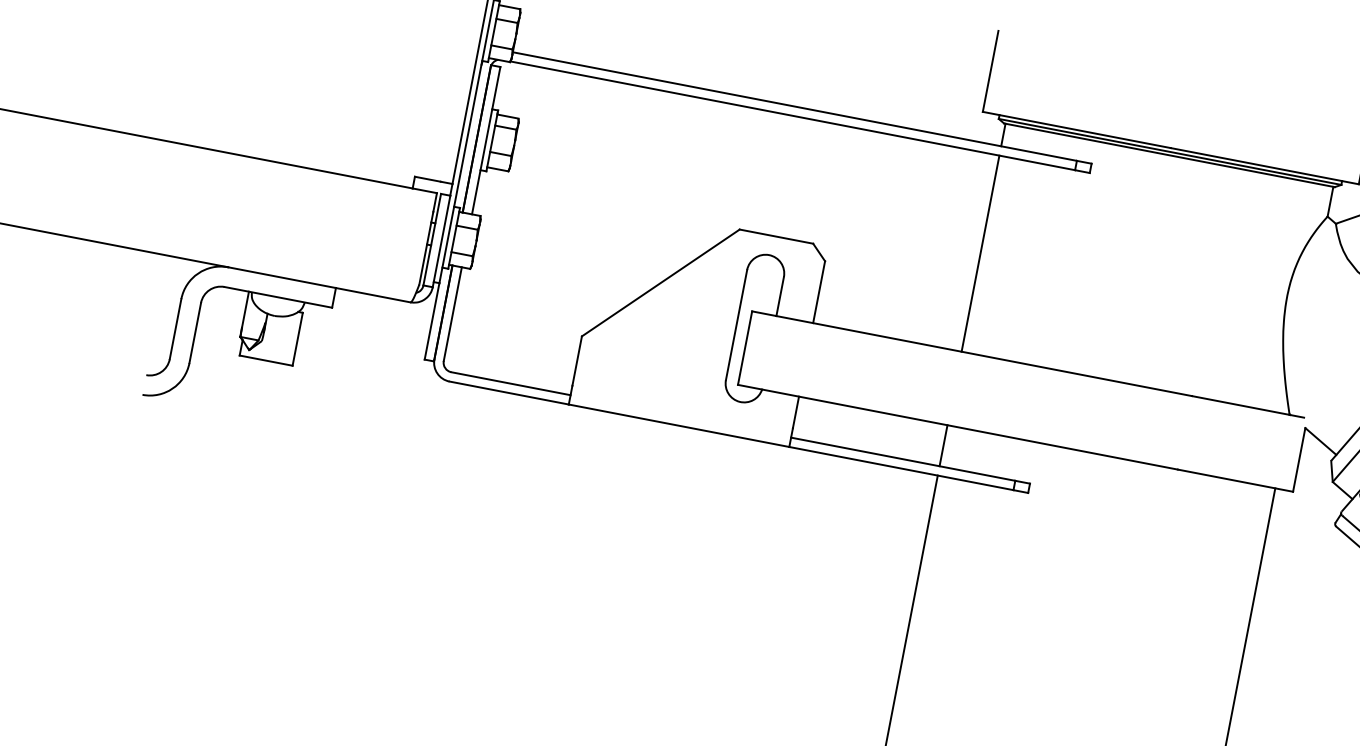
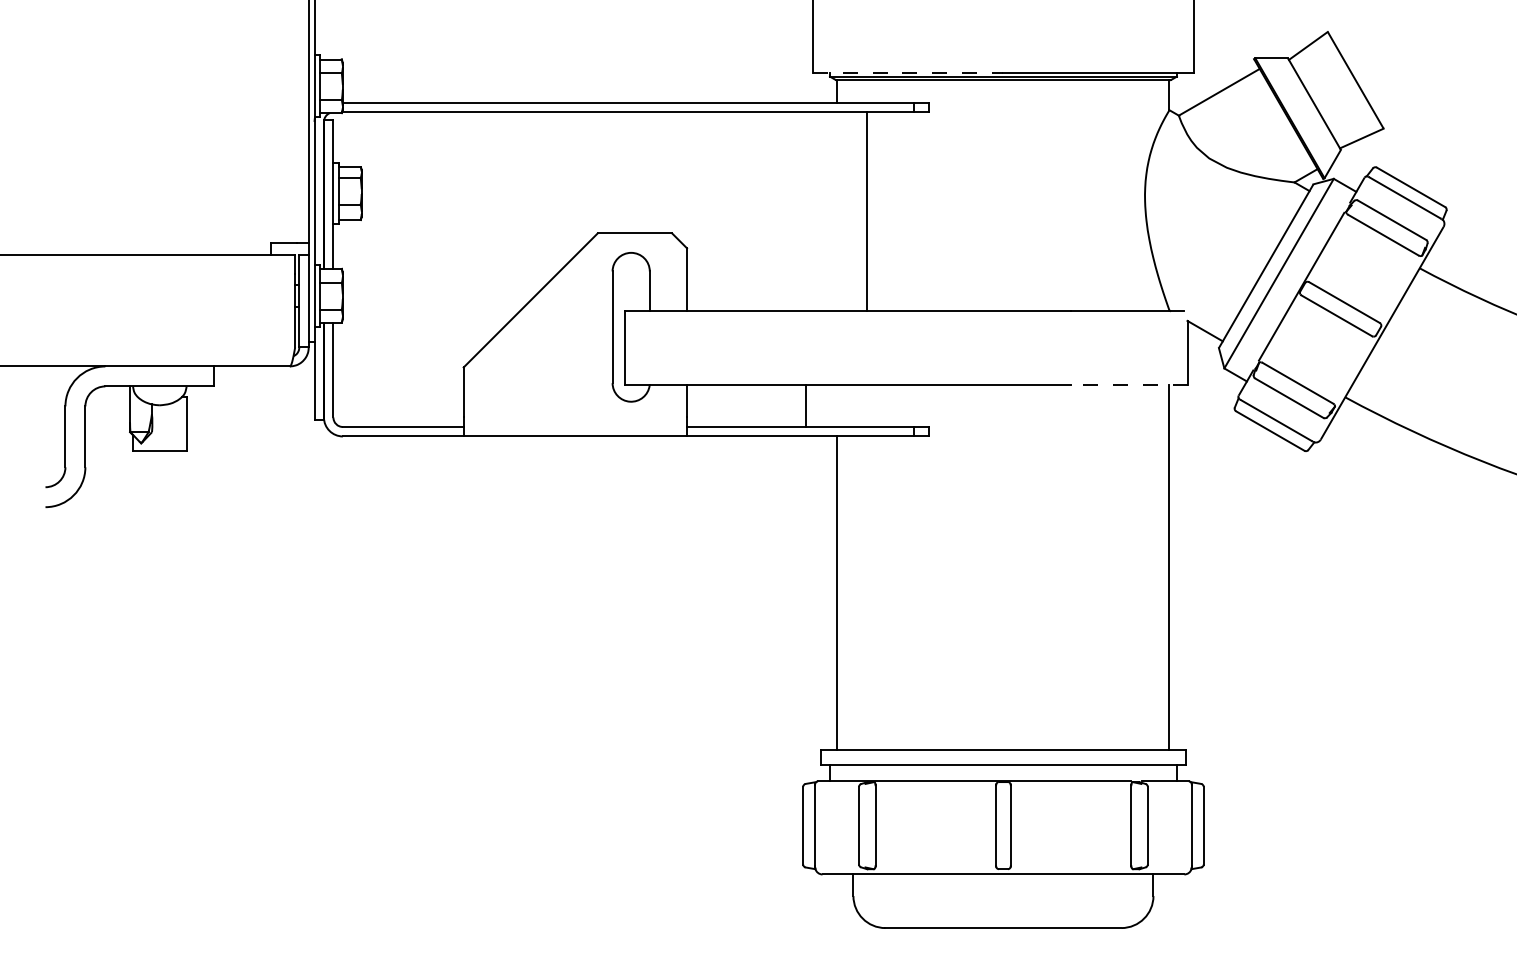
line: (1077, 129) -> (908, 72), solid -> dashed
line: (980, 253) -> (867, 211), moved
line: (943, 446) -> (806, 406), moved
line: (1234, 480) -> (1128, 385), solid -> dashed

